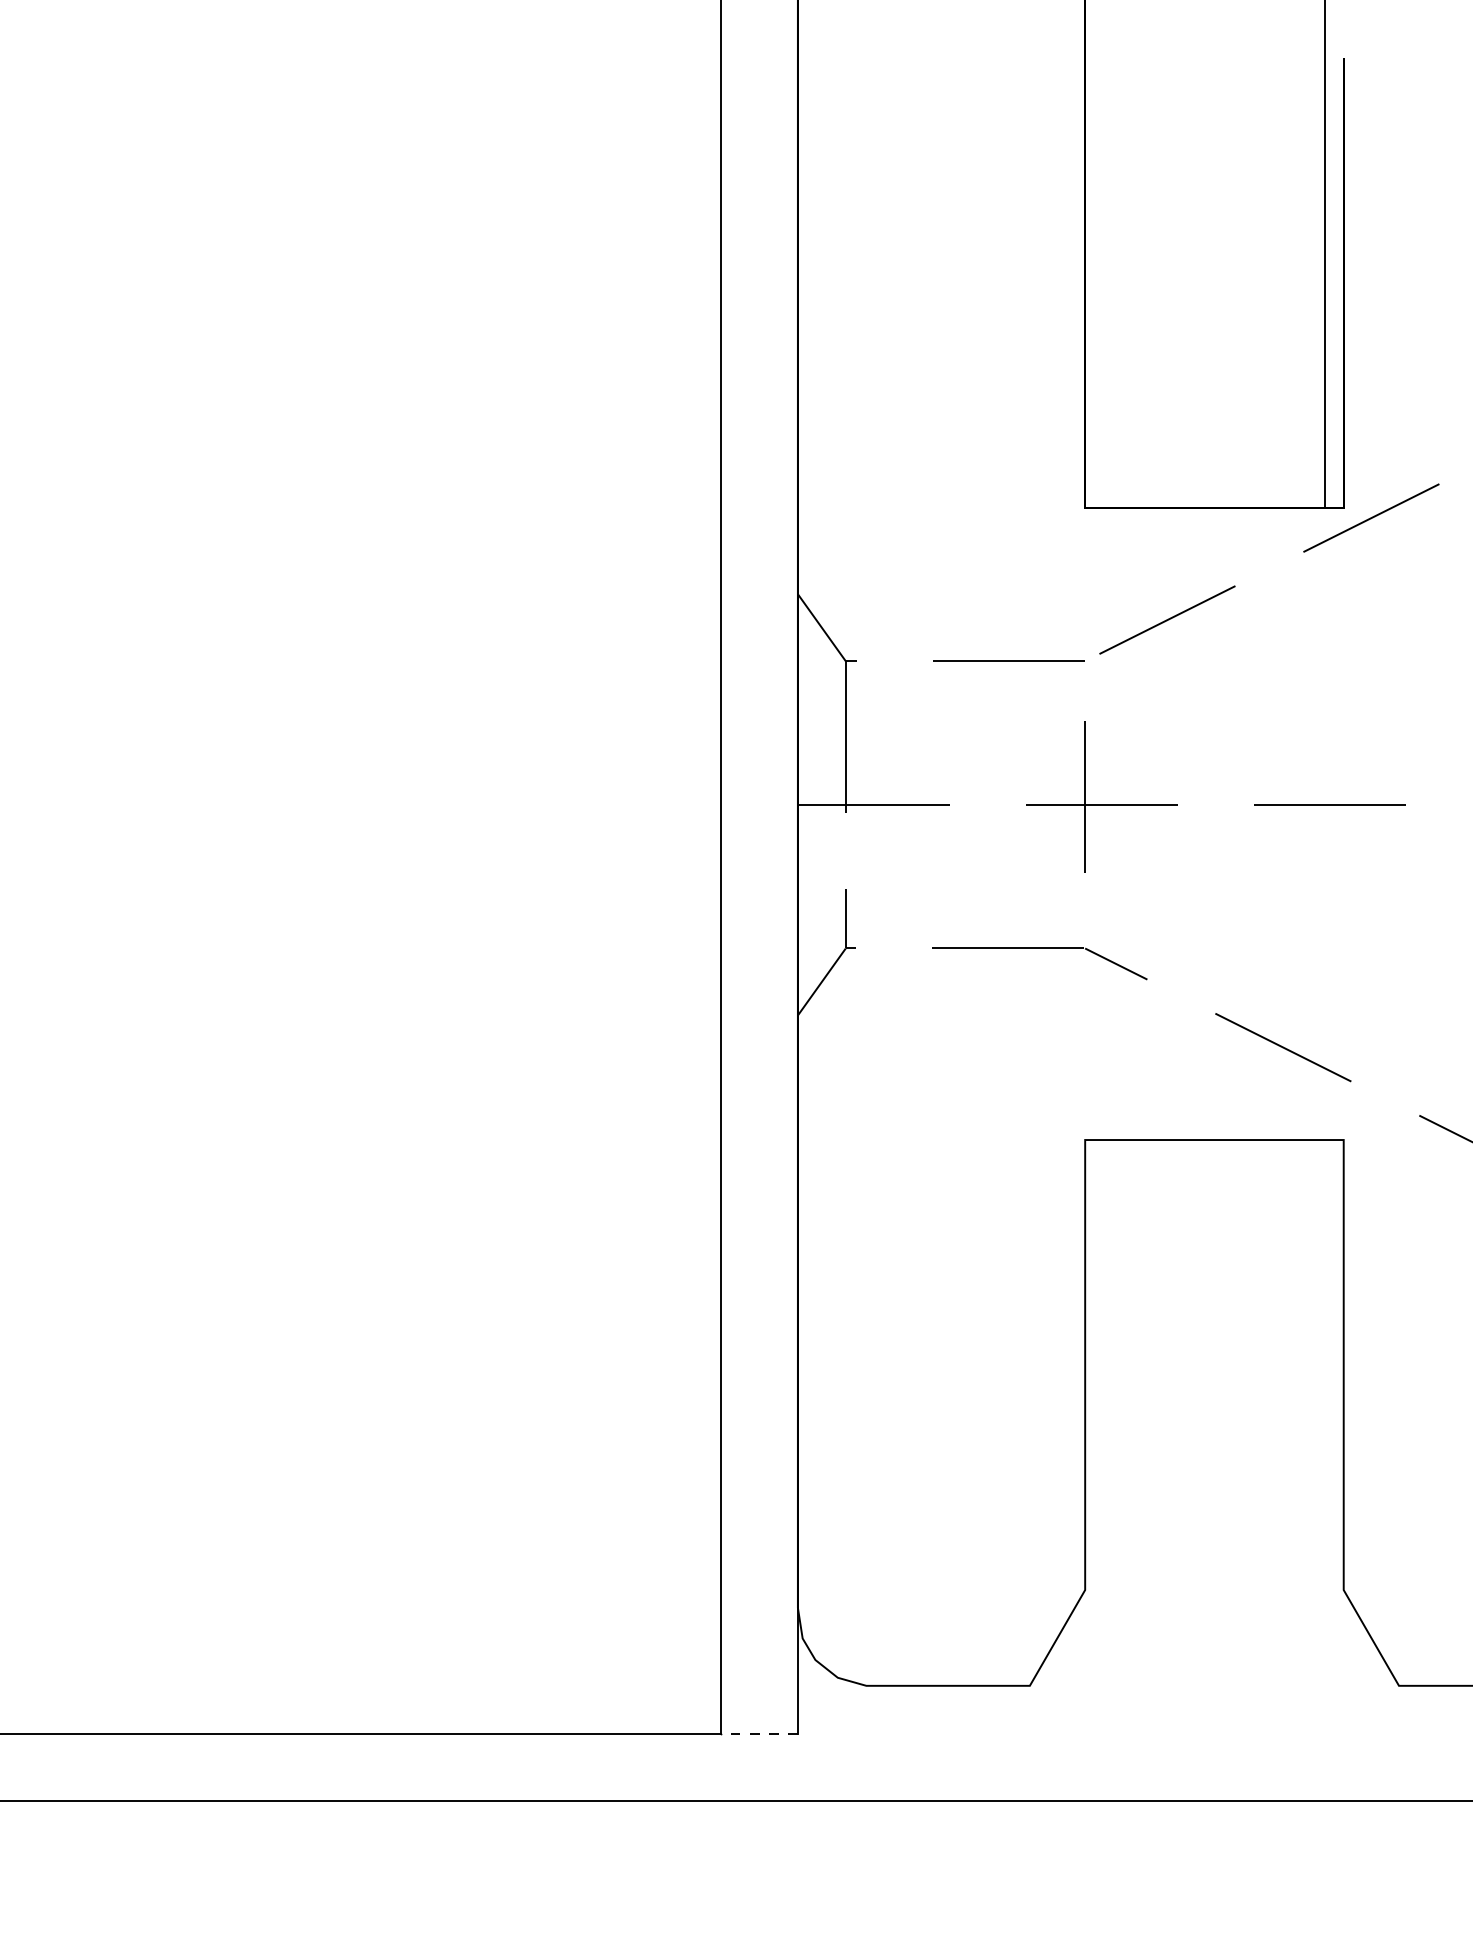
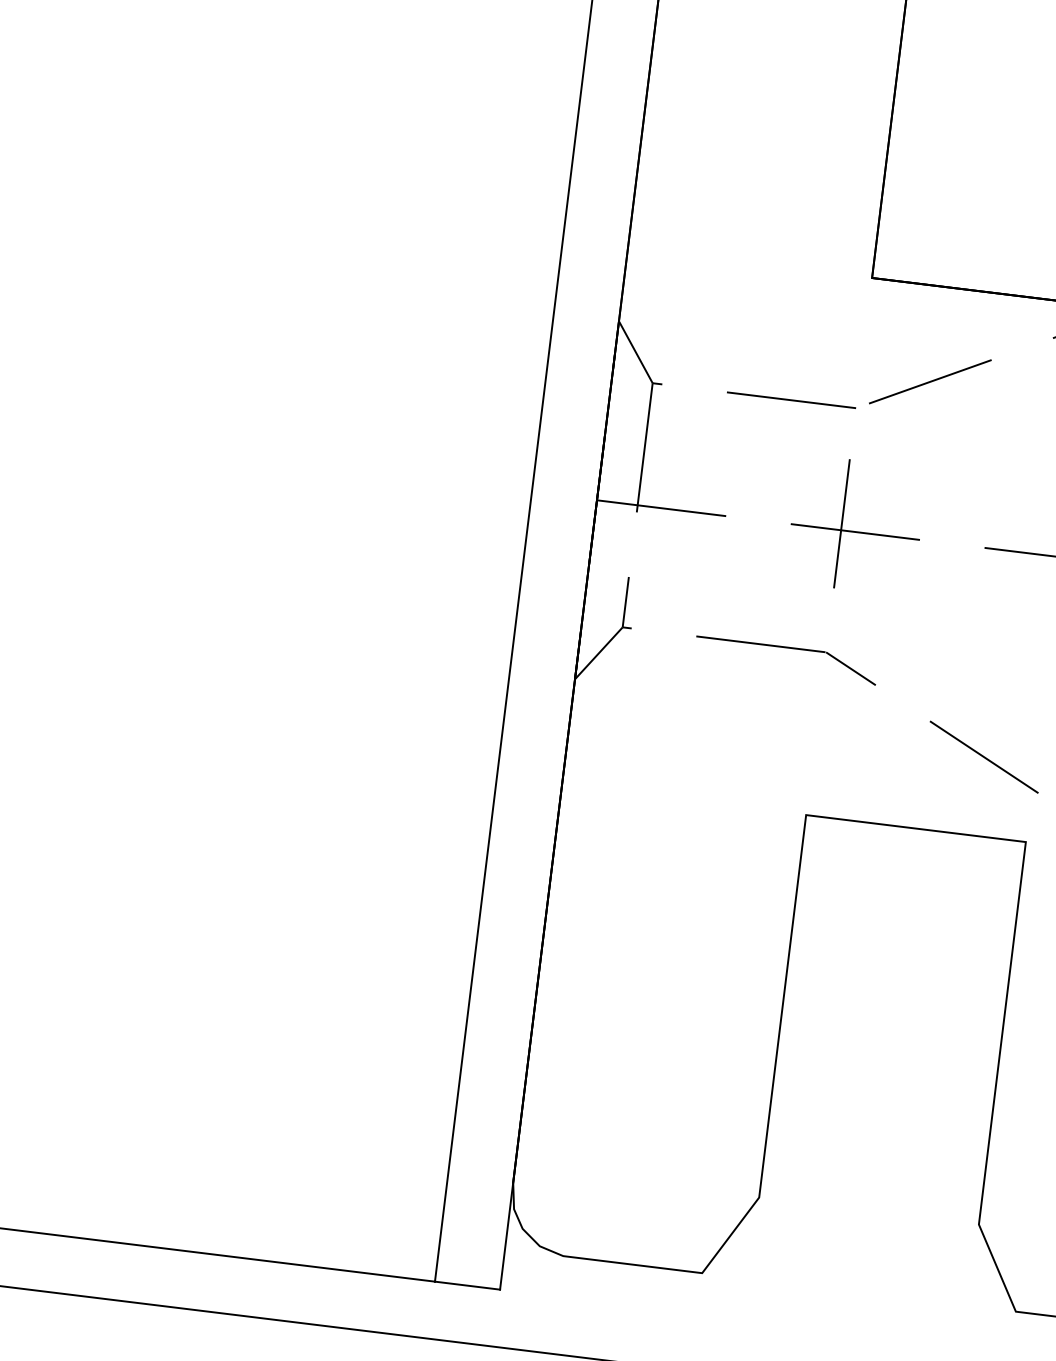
line: (759, 1733) -> (467, 1285), dashed -> solid

